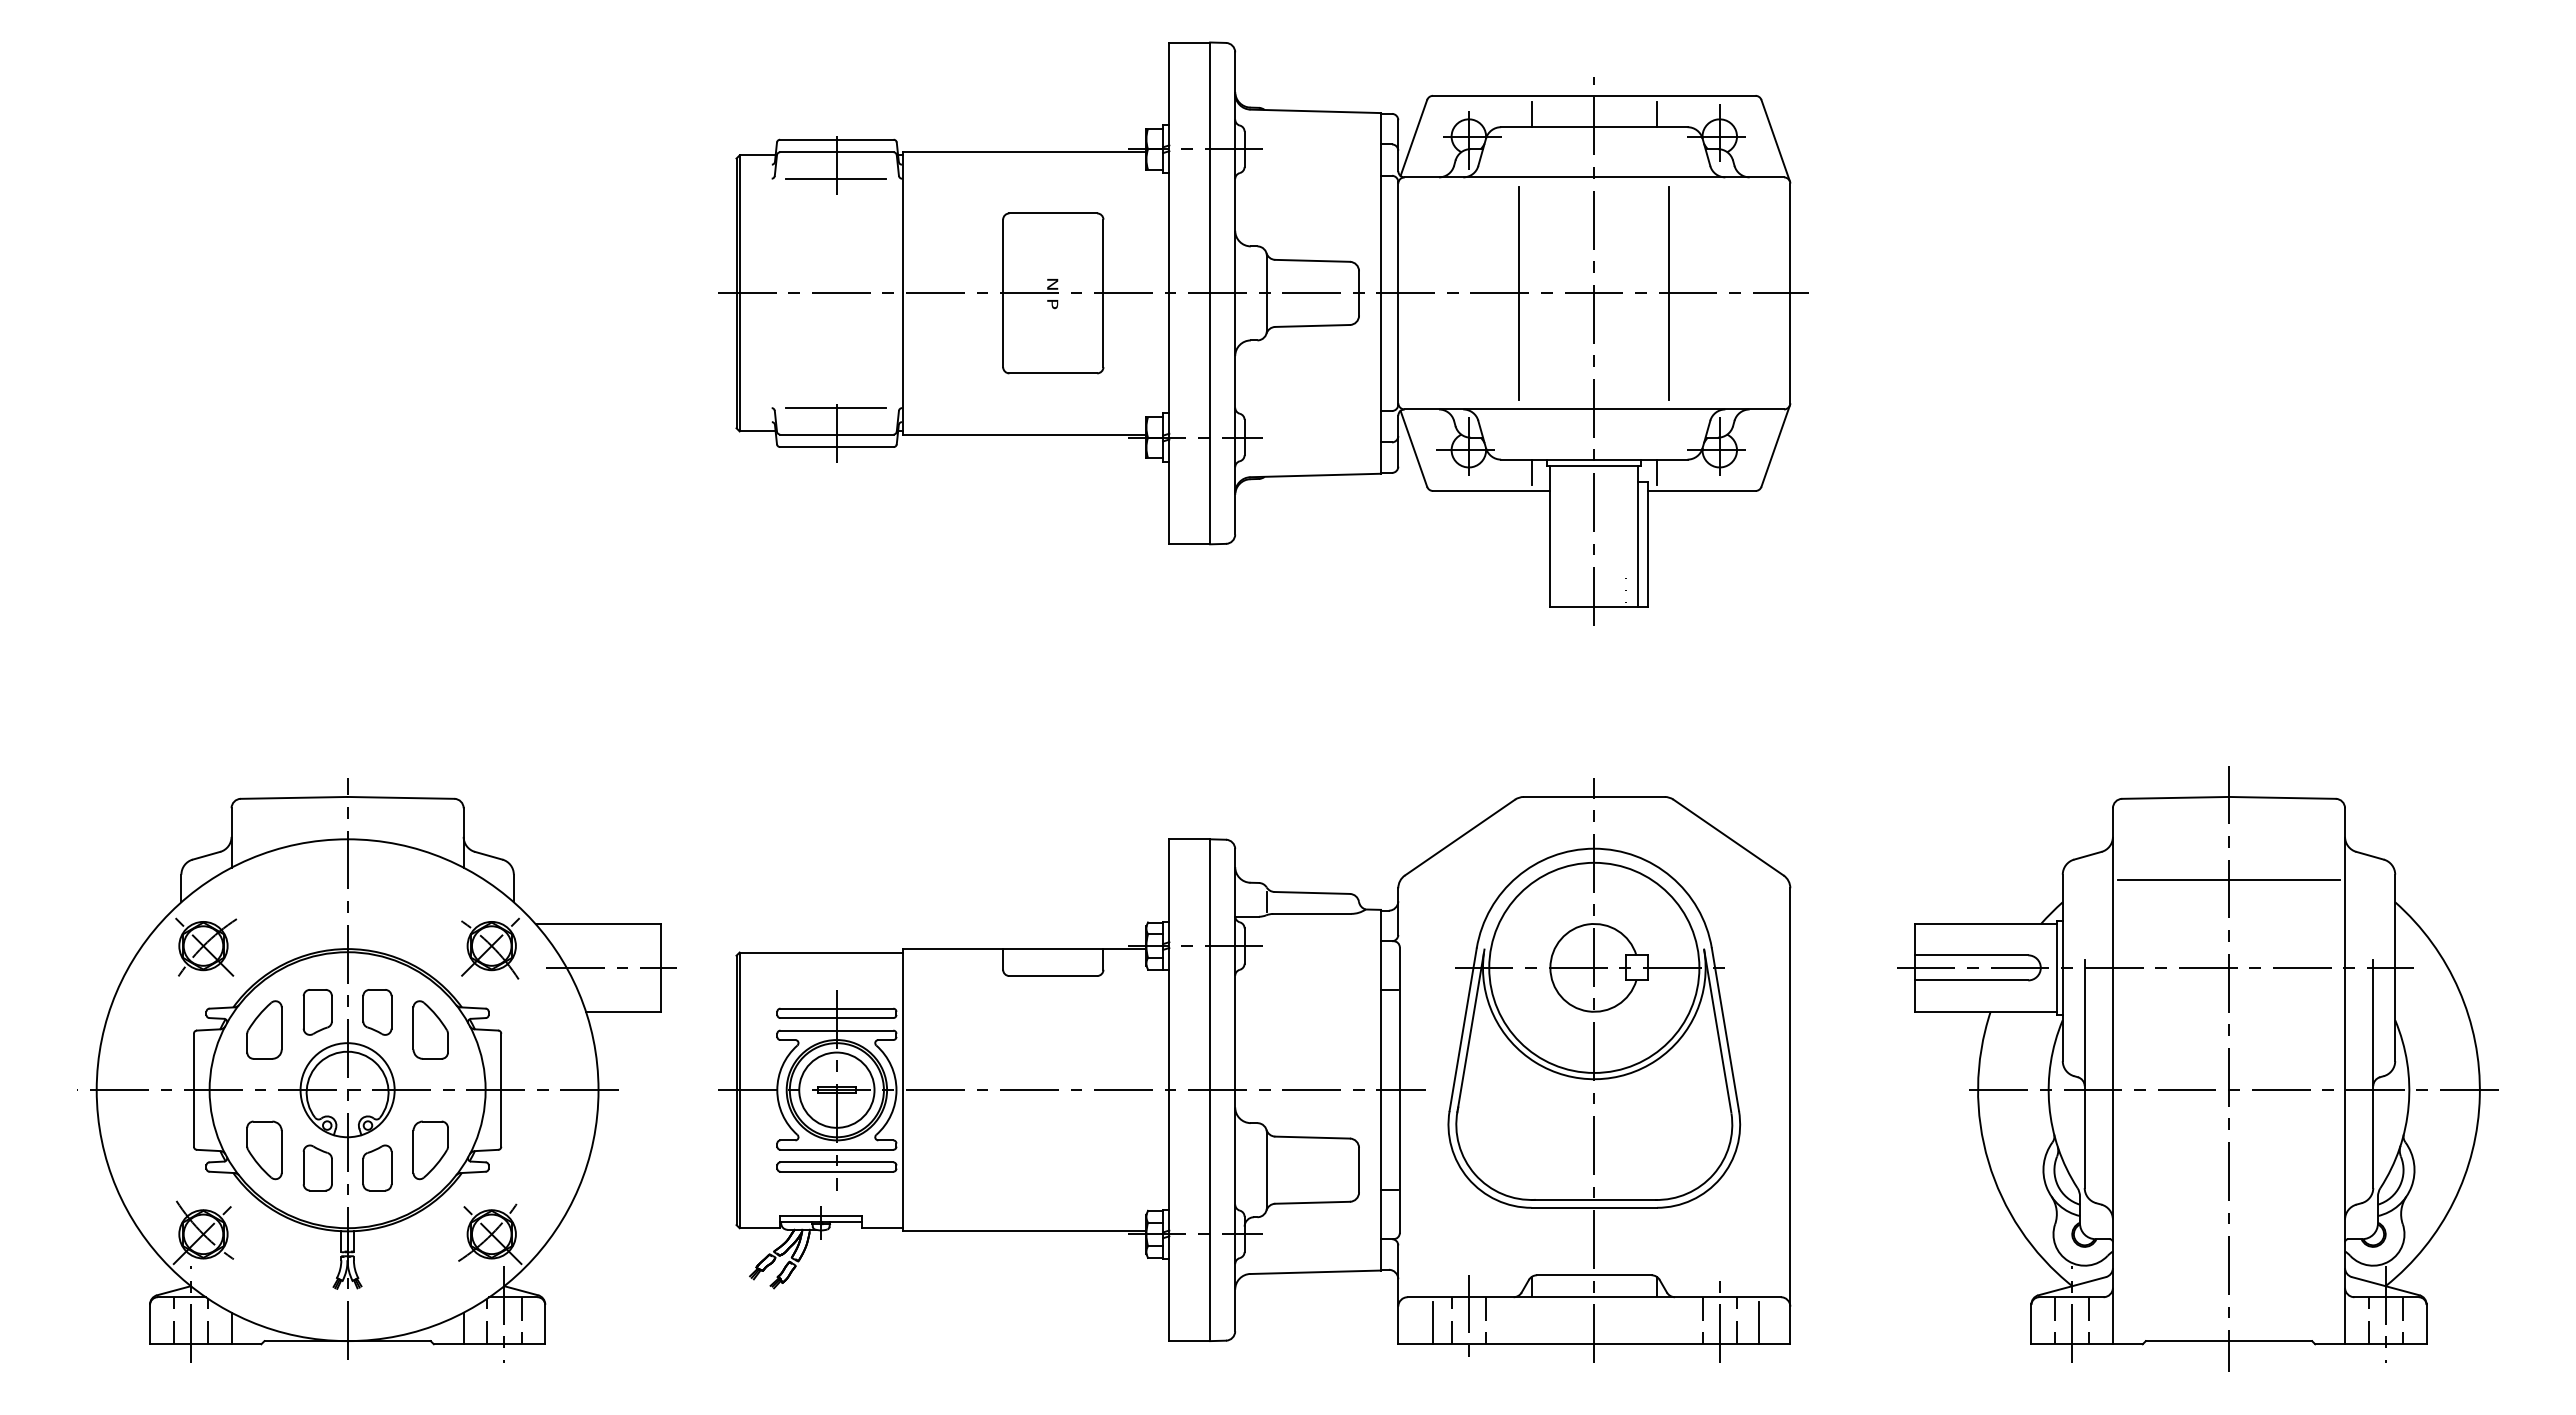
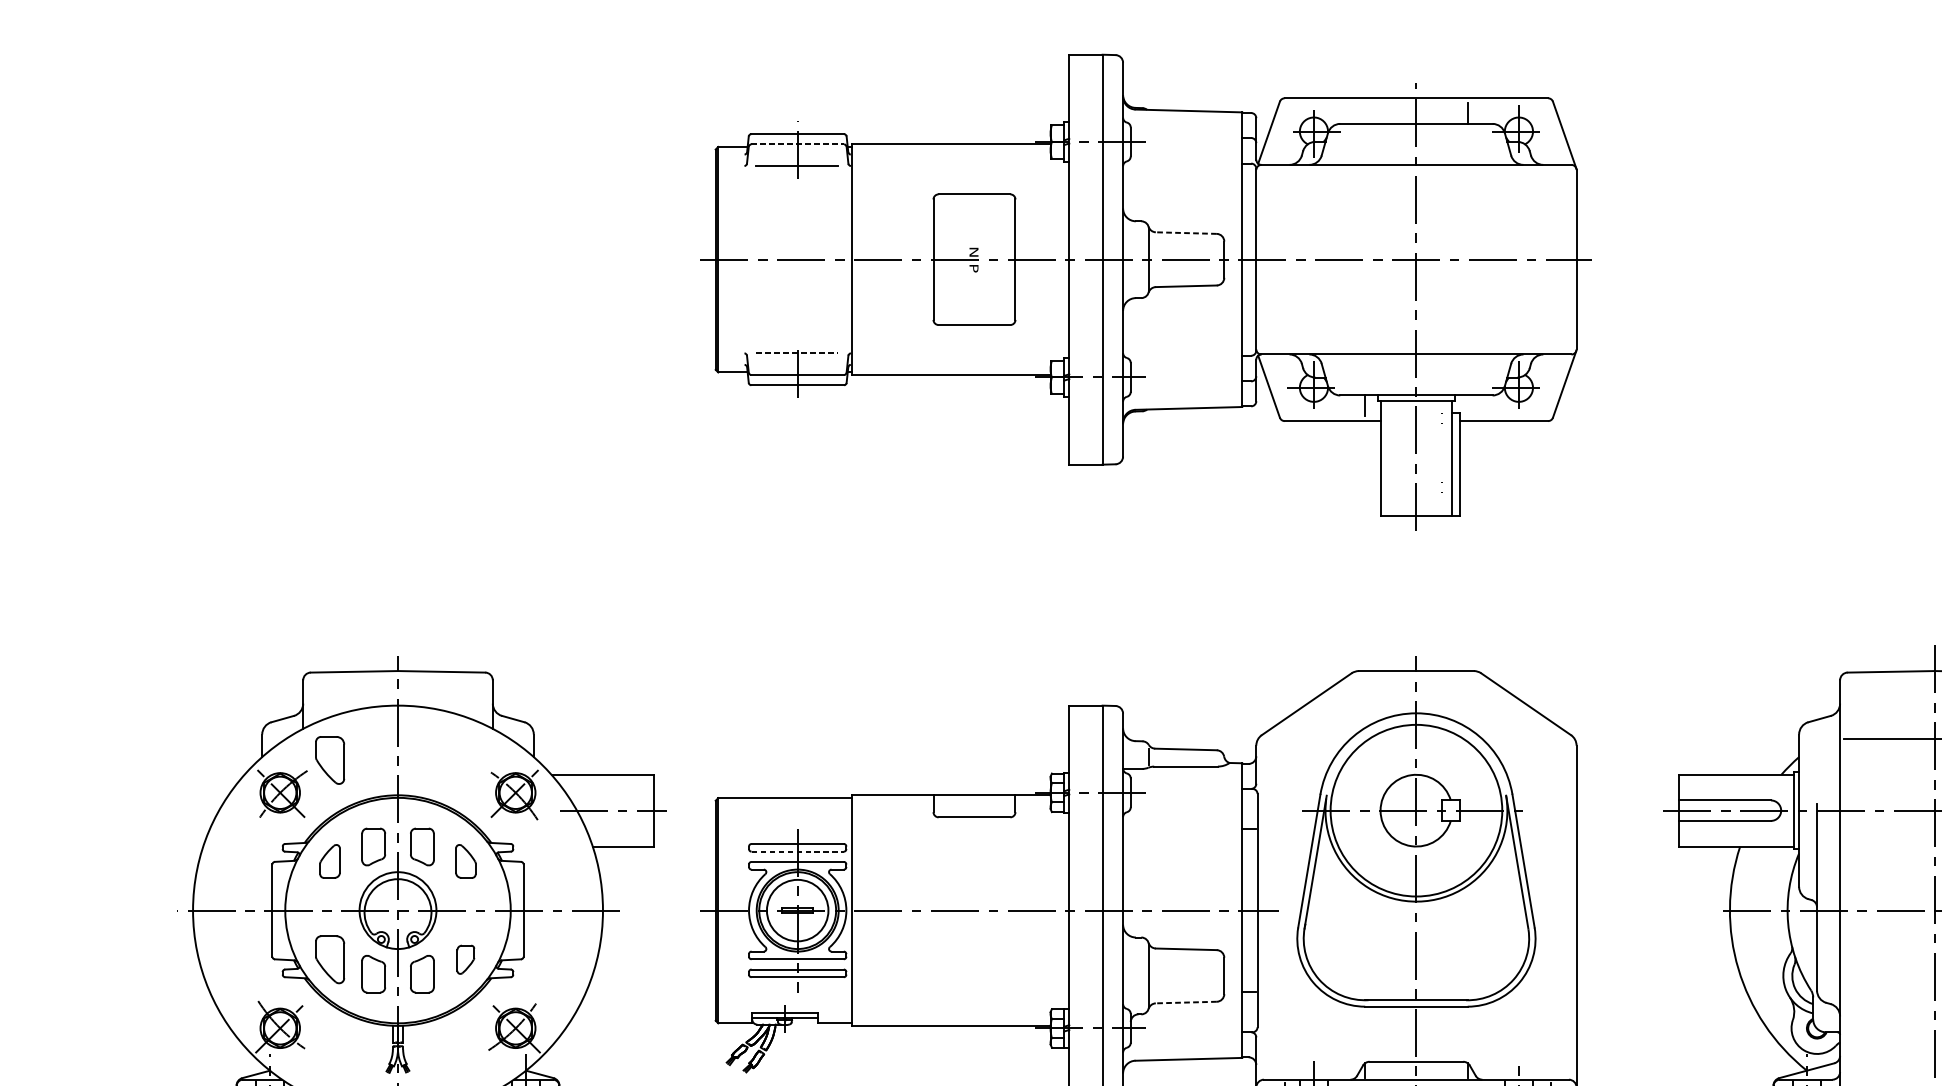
line: (1531, 114) -> (1365, 113), removed
line: (836, 152) -> (797, 144), solid -> dashed
line: (1312, 260) -> (1186, 232), solid -> dashed
line: (1519, 293) -> (1355, 259), removed
line: (1669, 293) -> (1477, 259), removed
line: (836, 407) -> (797, 352), solid -> dashed
line: (1657, 471) -> (1468, 405), removed
part: (264, 906) -> (330, 760), added
line: (837, 1018) -> (798, 852), solid -> dashed
part: (264, 1029) -> (330, 861), size x0.7
part: (430, 1029) -> (465, 861), size x0.7
part: (430, 1150) -> (465, 959), size x0.6
line: (1312, 1202) -> (1186, 1002), solid -> dashed

